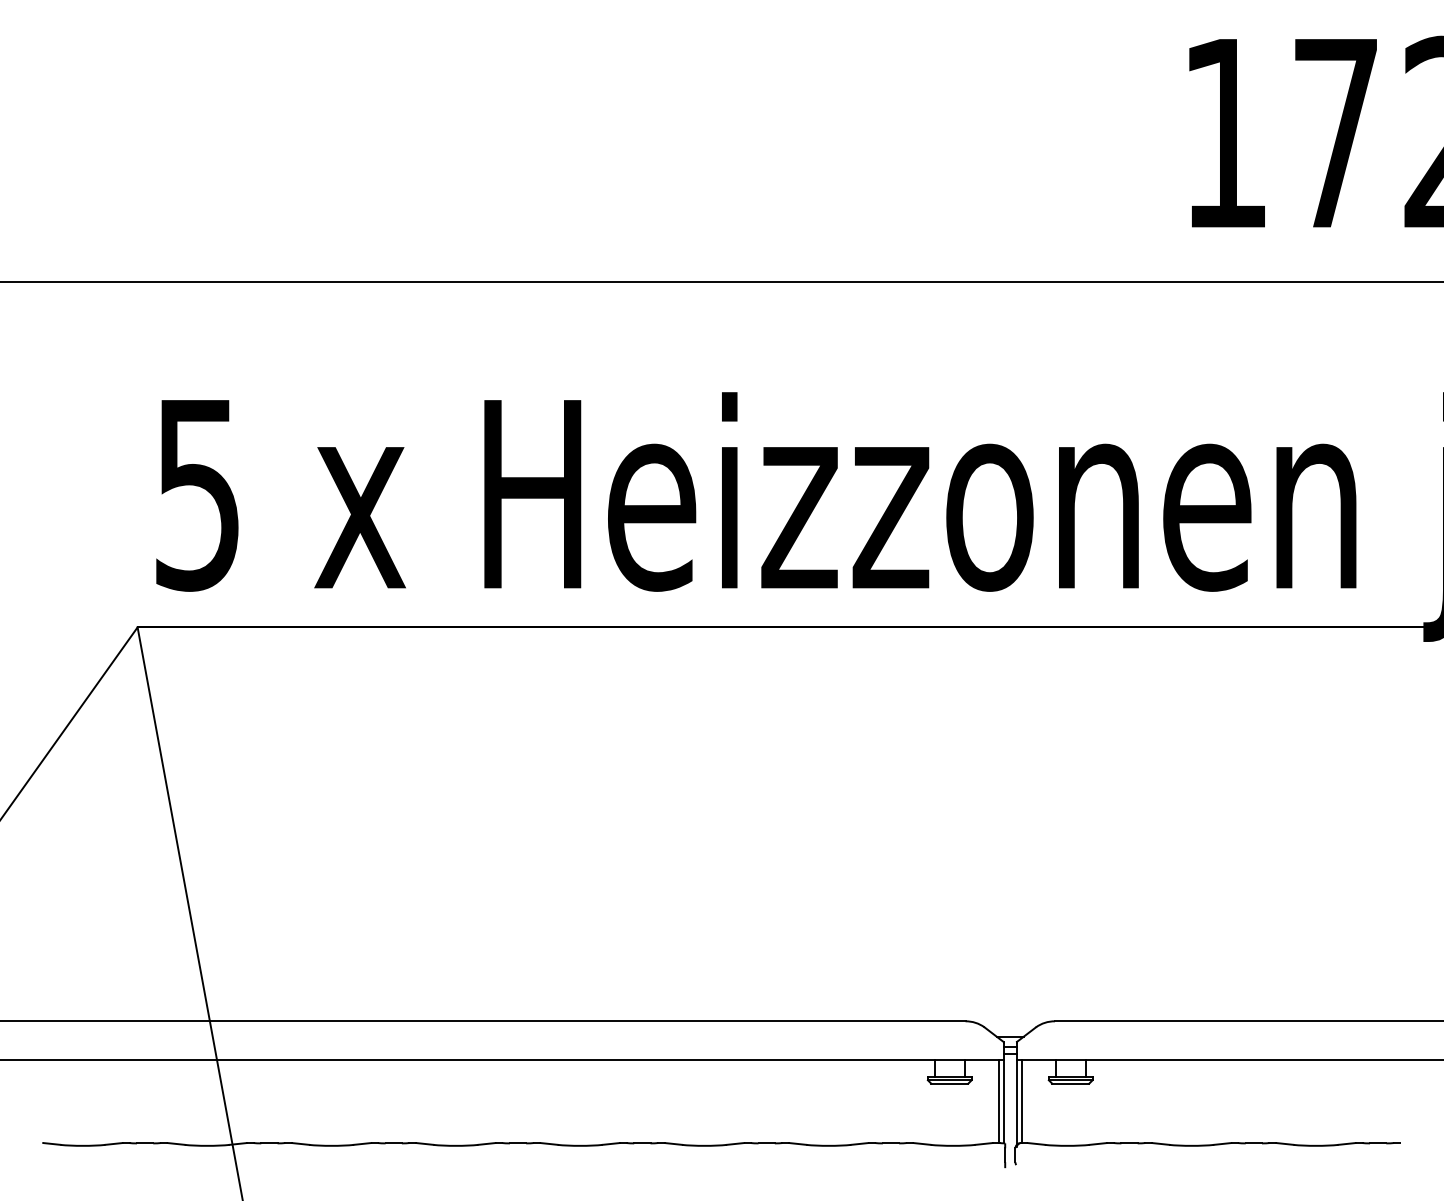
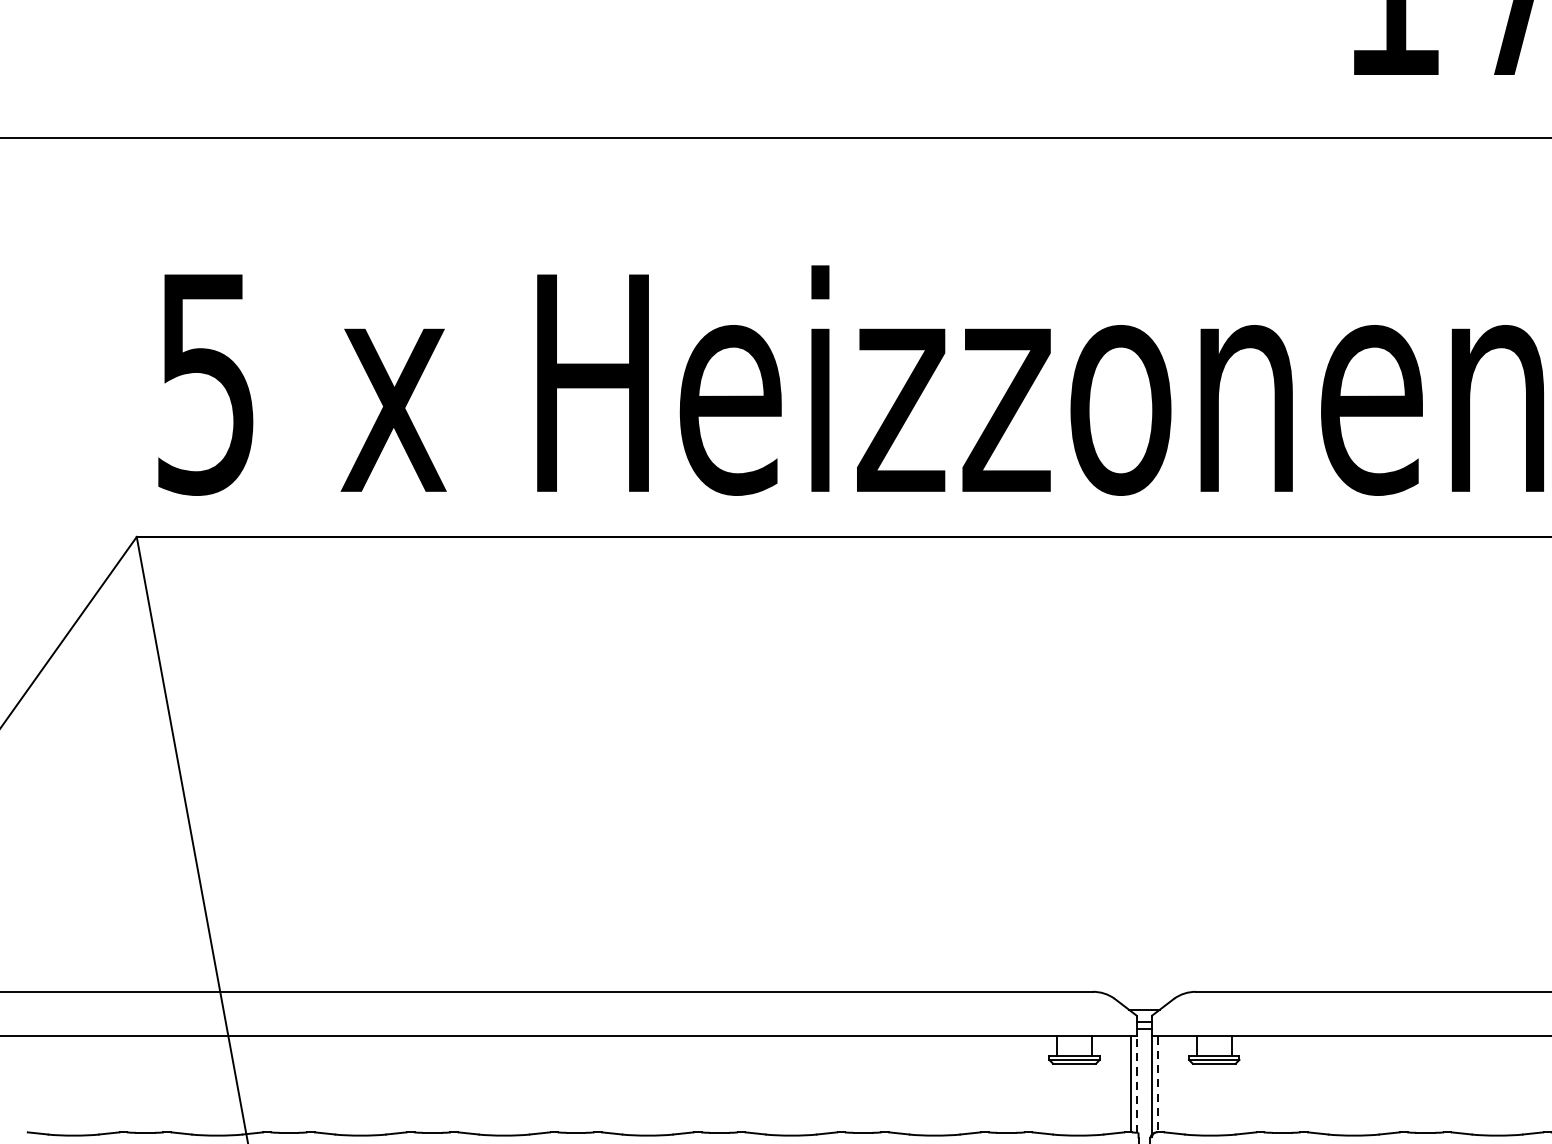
line: (1003, 1101) -> (1136, 1084), solid -> dashed
line: (1022, 1101) -> (1158, 1084), solid -> dashed

